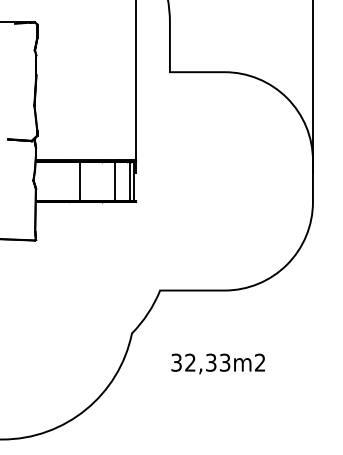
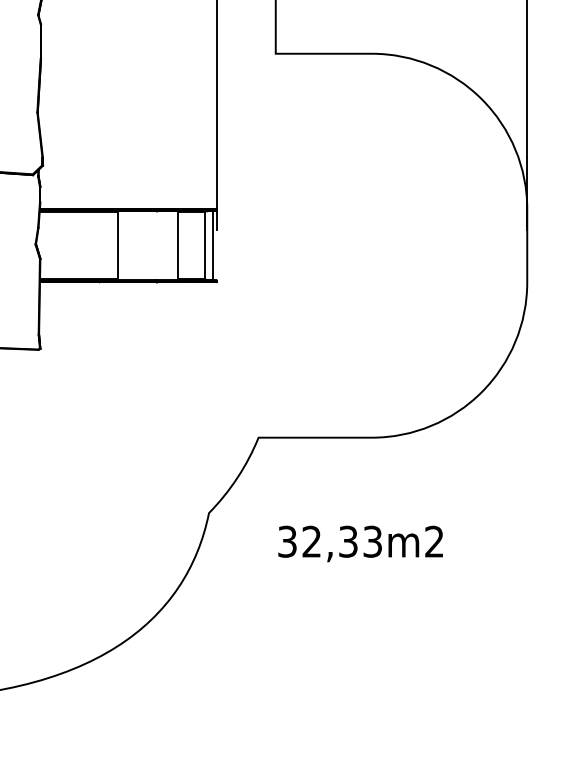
text: (217, 363) -> (359, 543), moved

